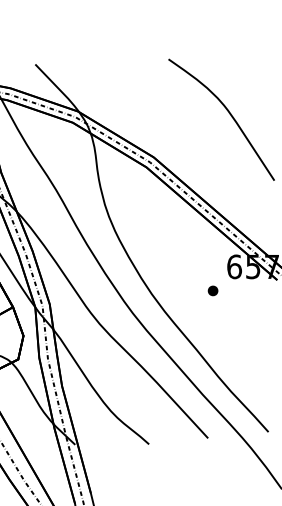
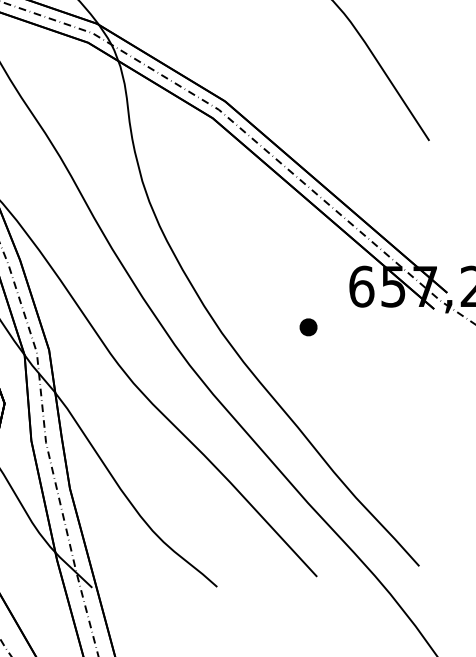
part: (212, 290) -> (307, 326), moved

